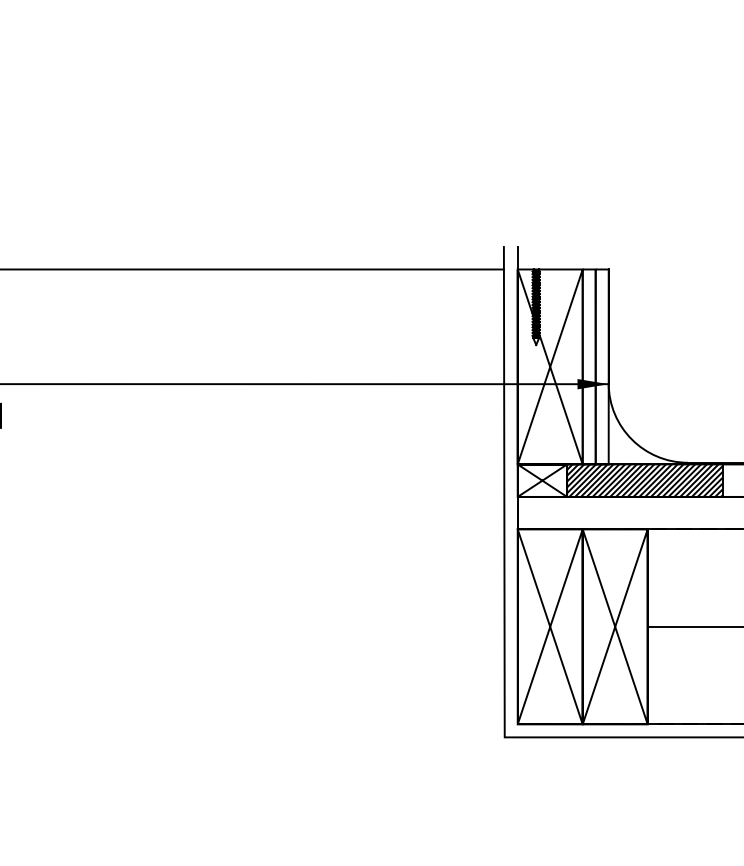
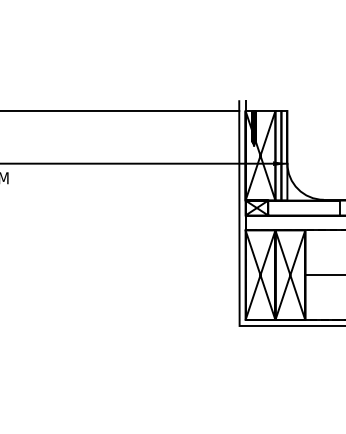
hatch: (643, 479) -> (303, 207), removed

